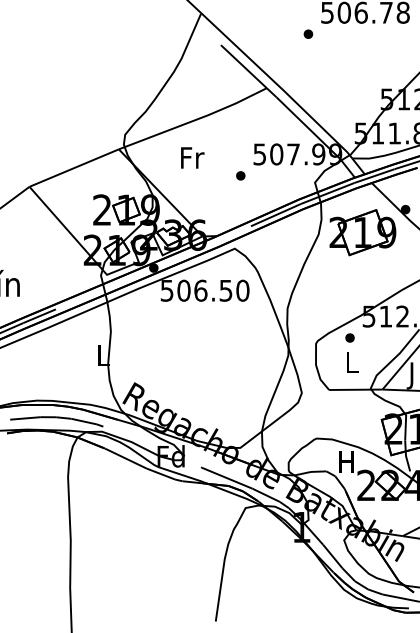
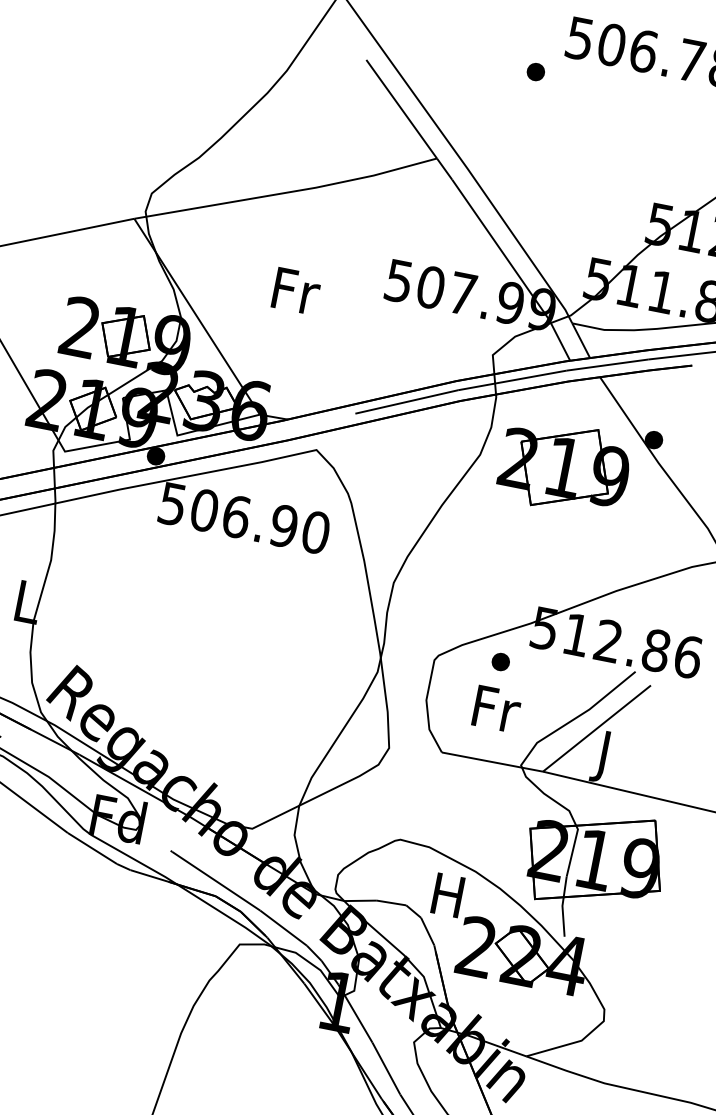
text: (192, 157) -> (296, 290), moved
part: (240, 175) -> (354, 313), removed
text: (225, 290) -> (283, 525), 506.50 -> 506.90
text: (352, 362) -> (496, 709), L -> Fr

